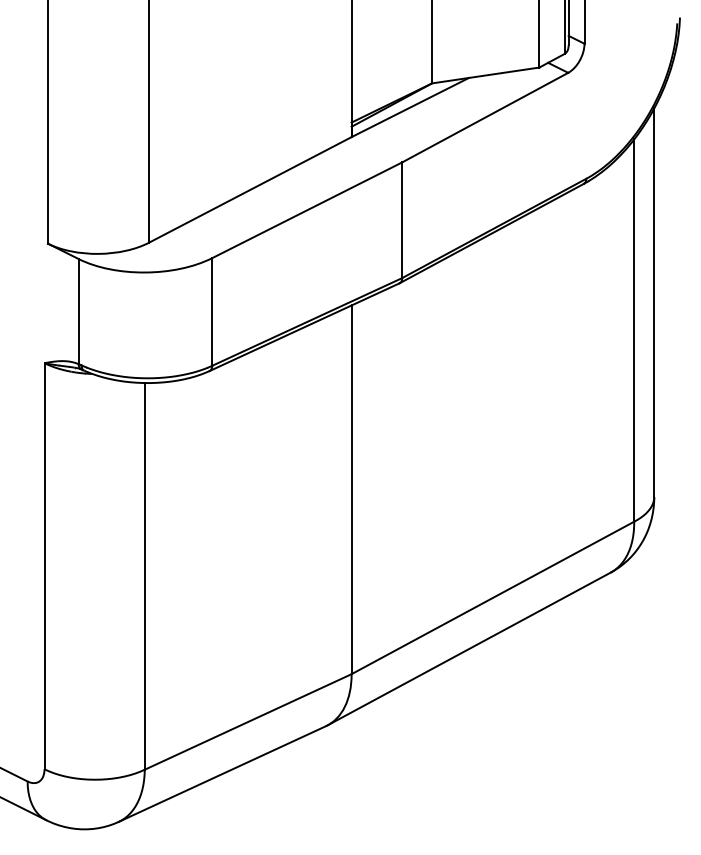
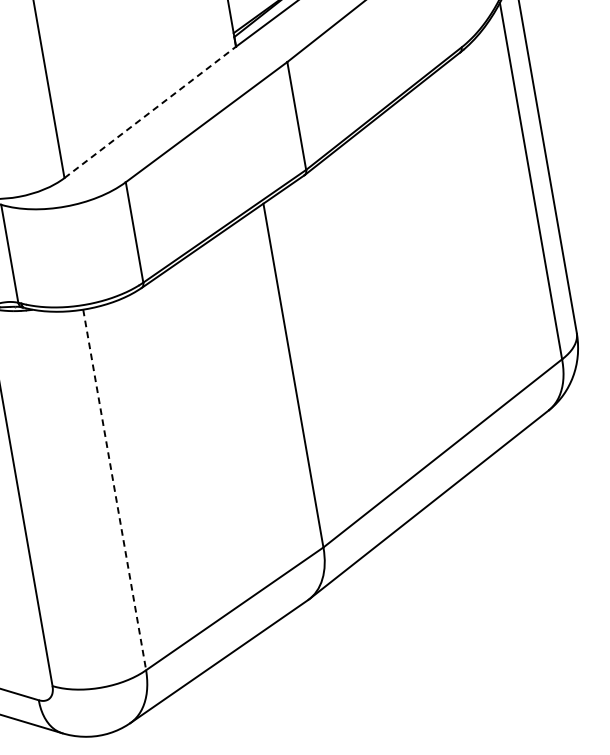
line: (250, 189) -> (150, 112), solid -> dashed
line: (144, 576) -> (114, 490), solid -> dashed

